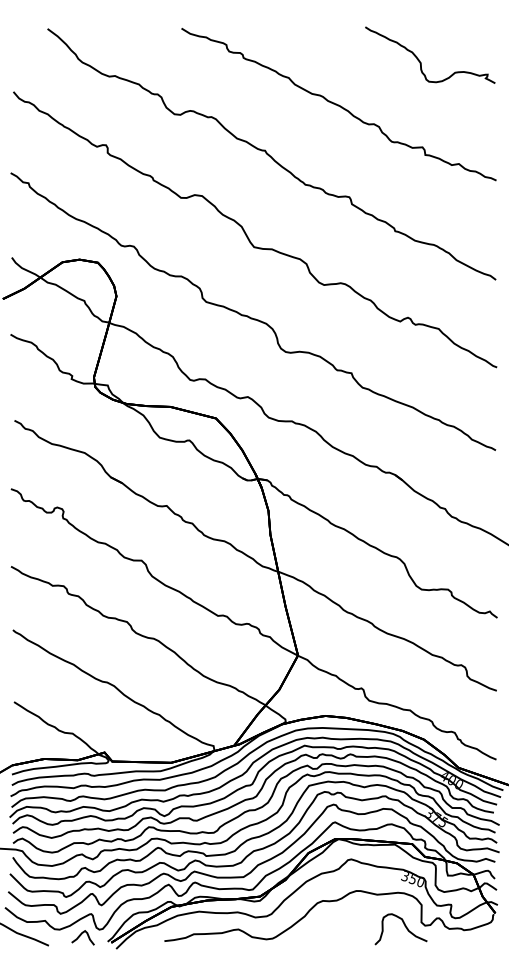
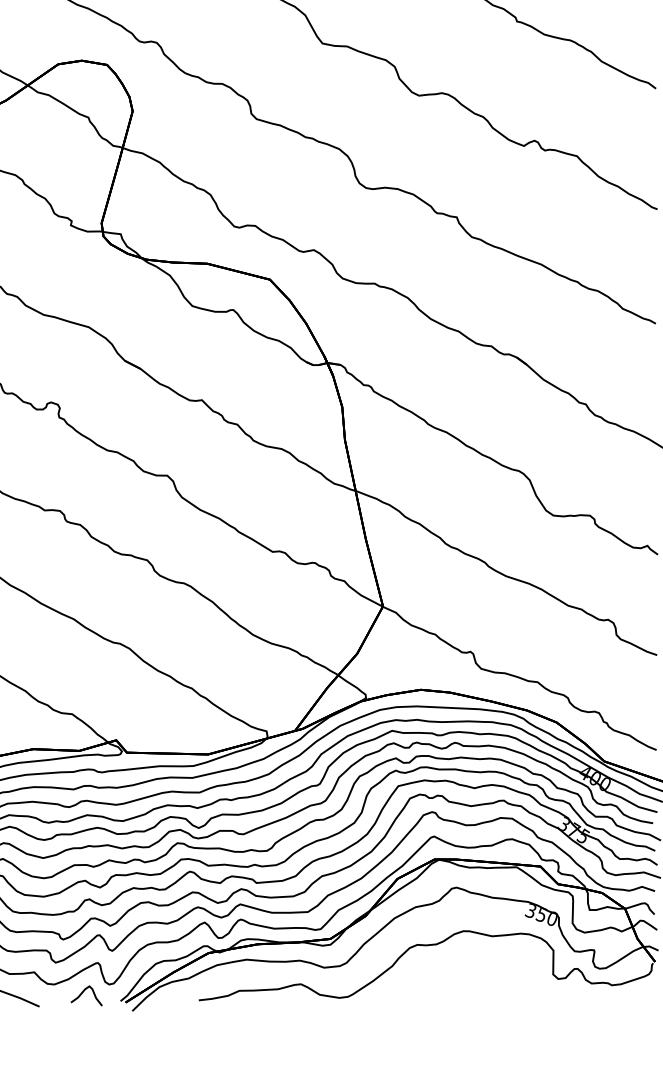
curve: (404, 926) -> (529, 980), removed

